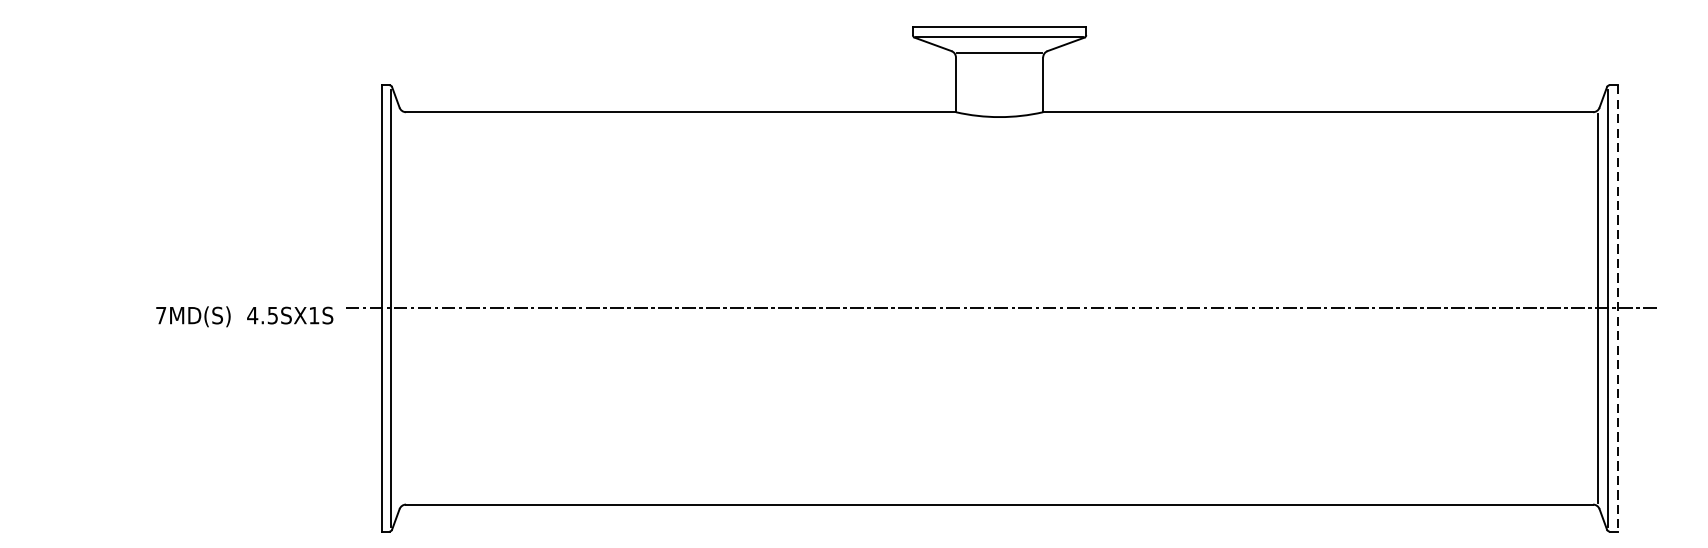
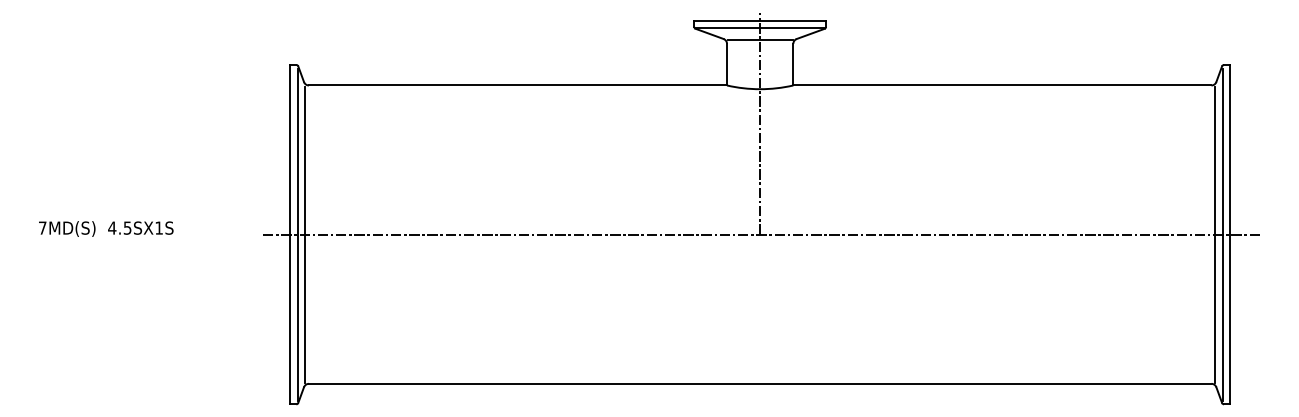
line: (999, 162) -> (760, 123), added
line: (401, 308) -> (305, 234), added
line: (1618, 308) -> (1230, 234), dashed -> solid
text: (245, 316) -> (106, 228), moved

